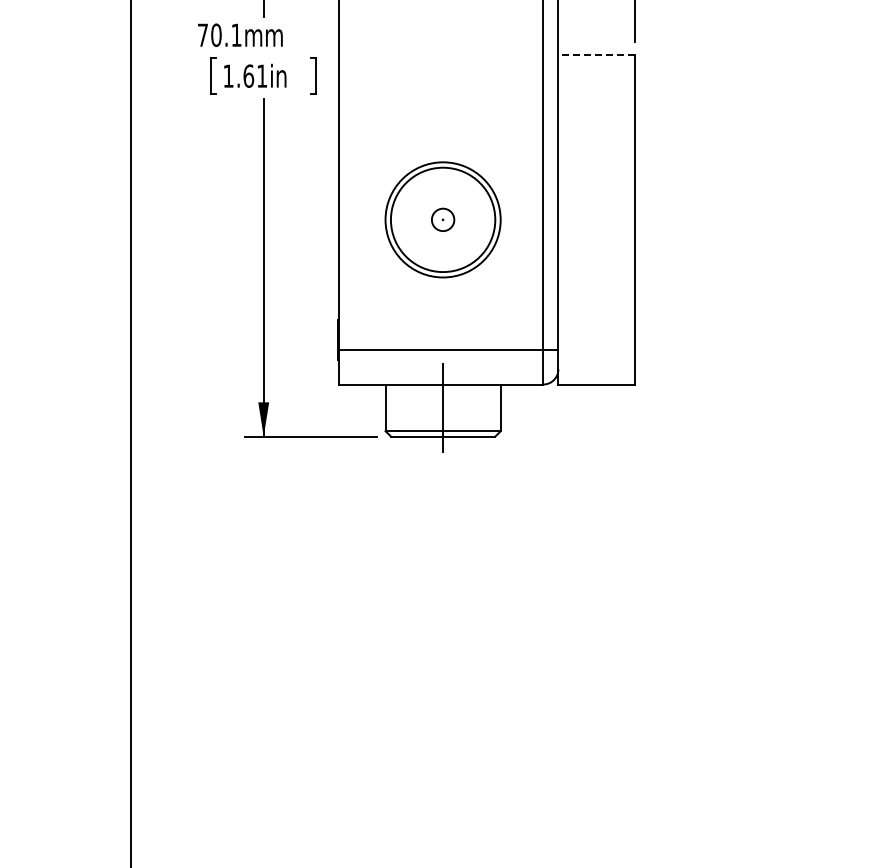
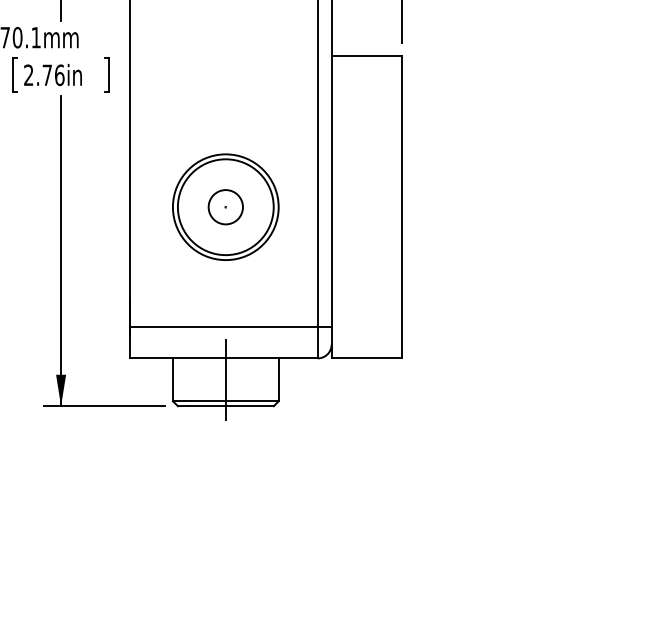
line: (596, 55) -> (366, 56), dashed -> solid
text: (245, 75) -> (44, 74), 1.61in -> 2.76in
circle: (442, 219) -> (225, 206), size x1.67

